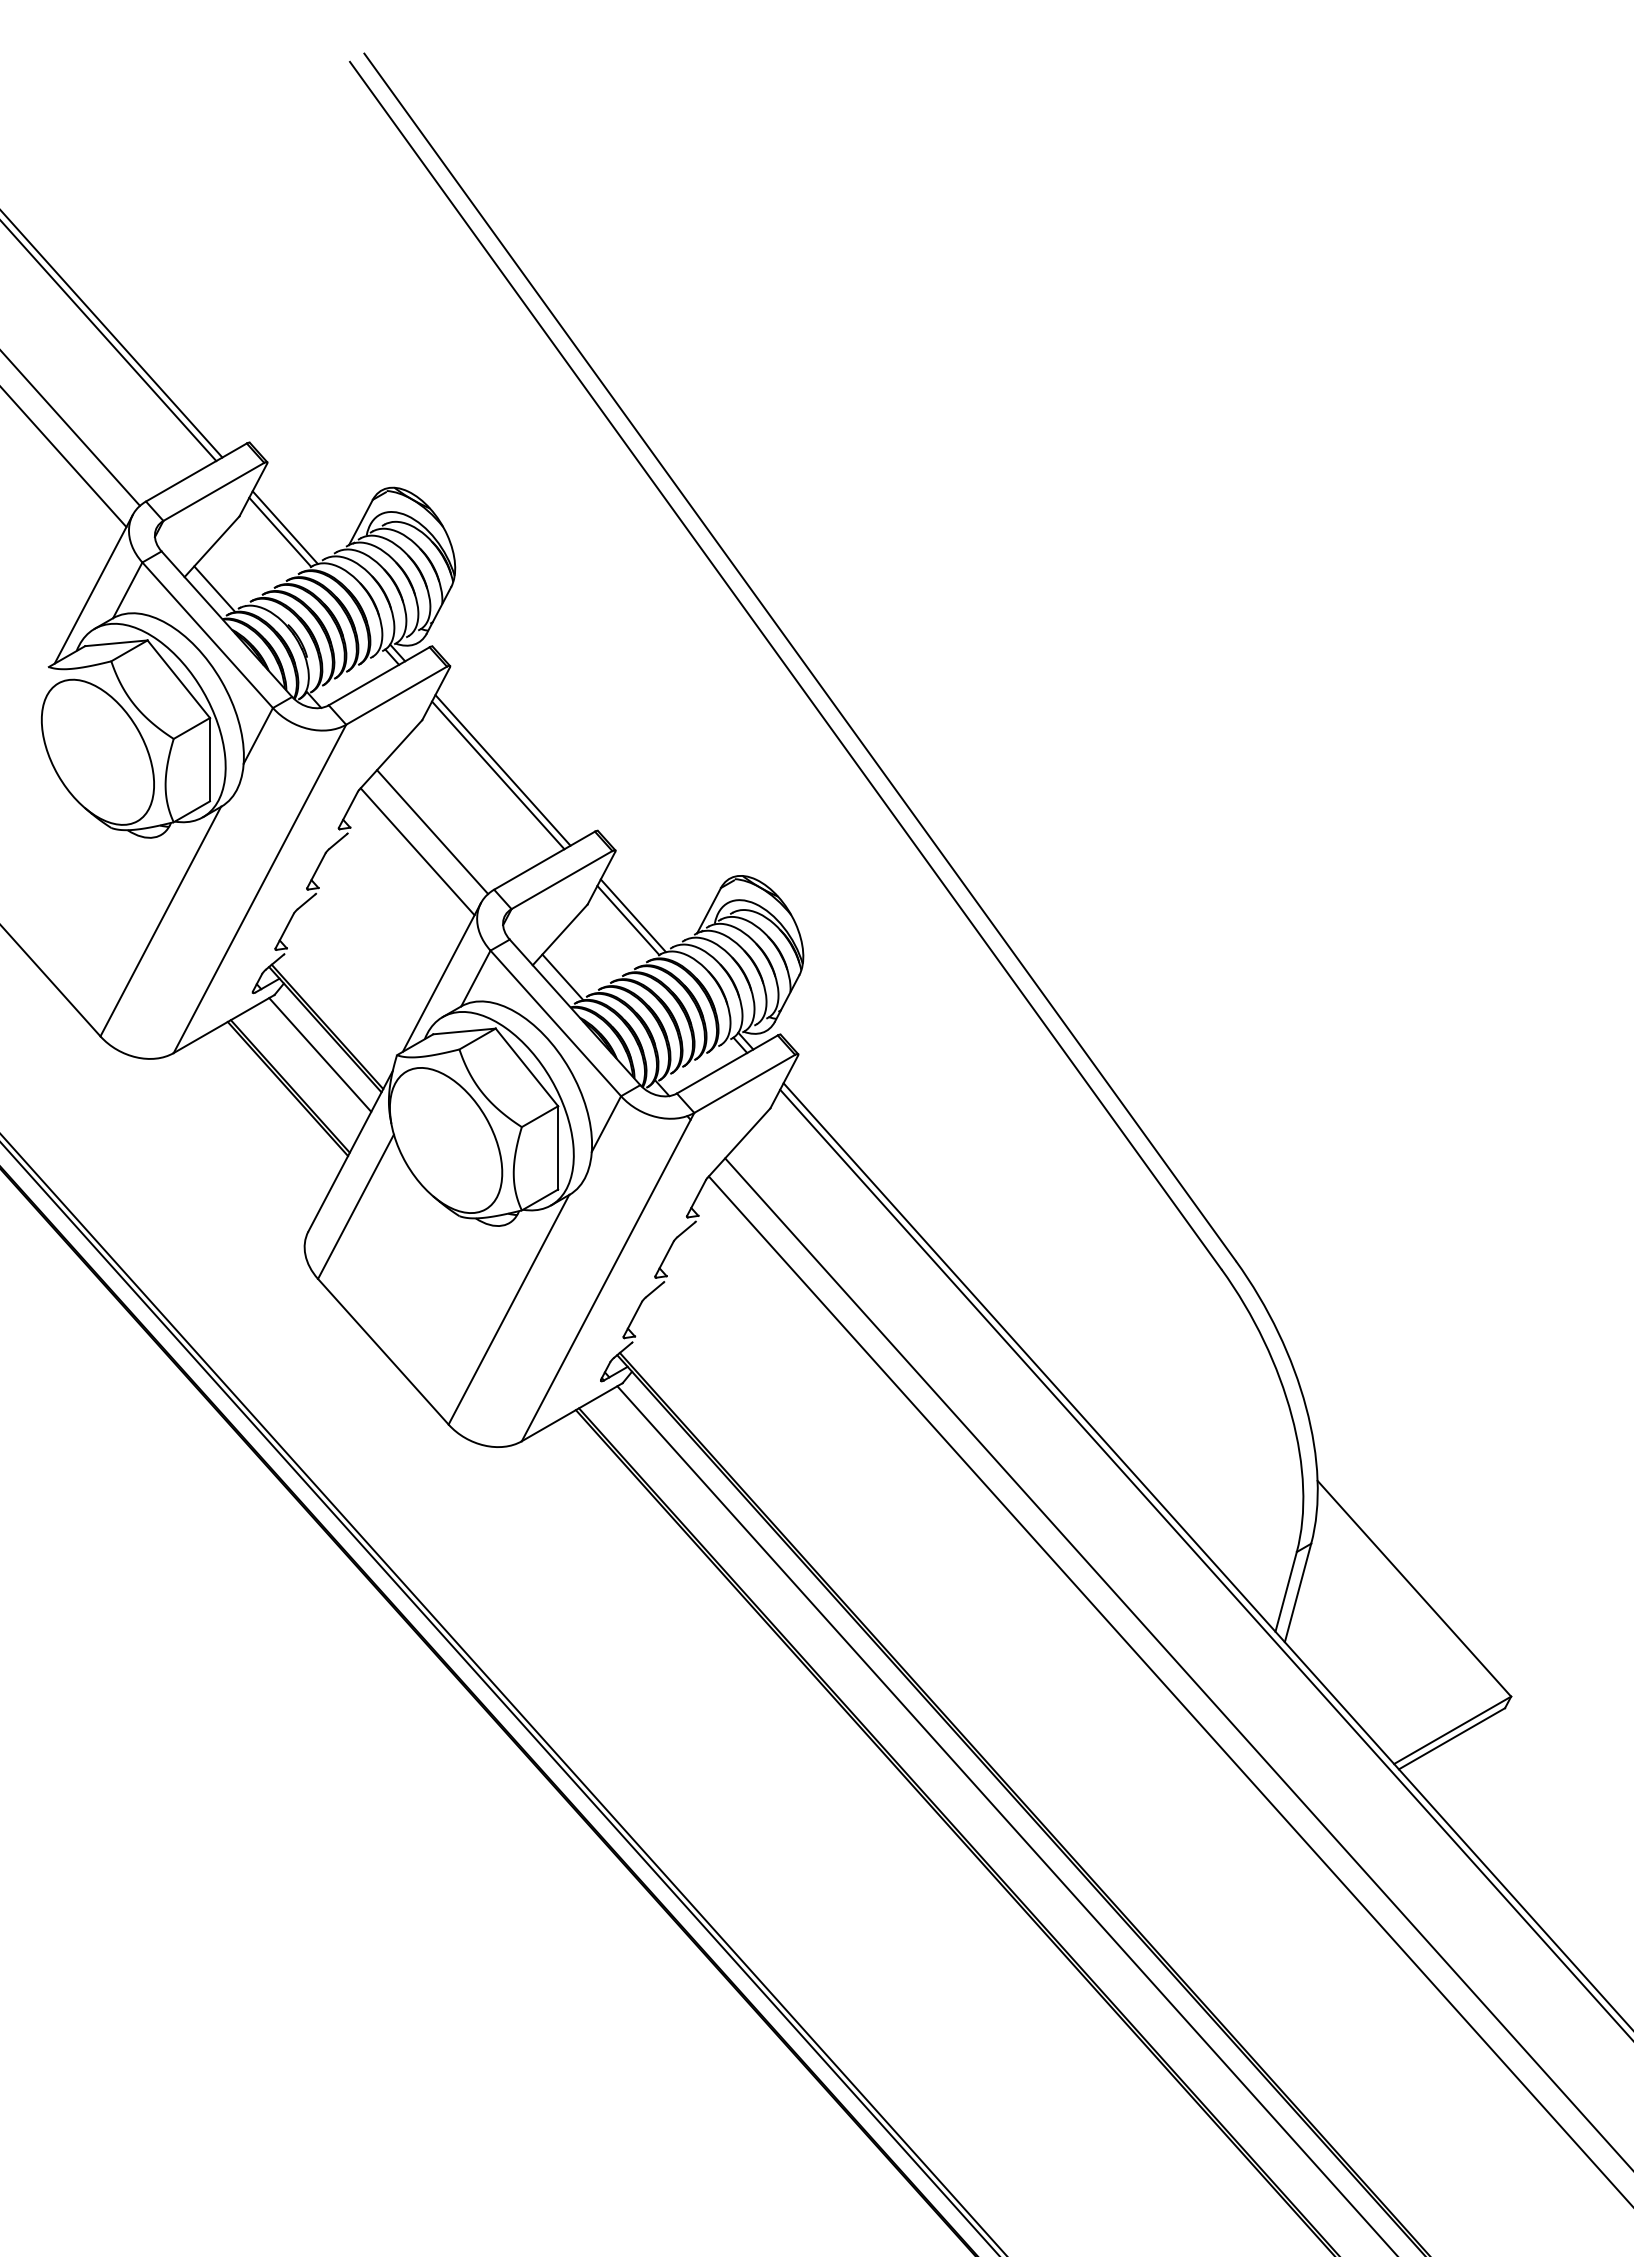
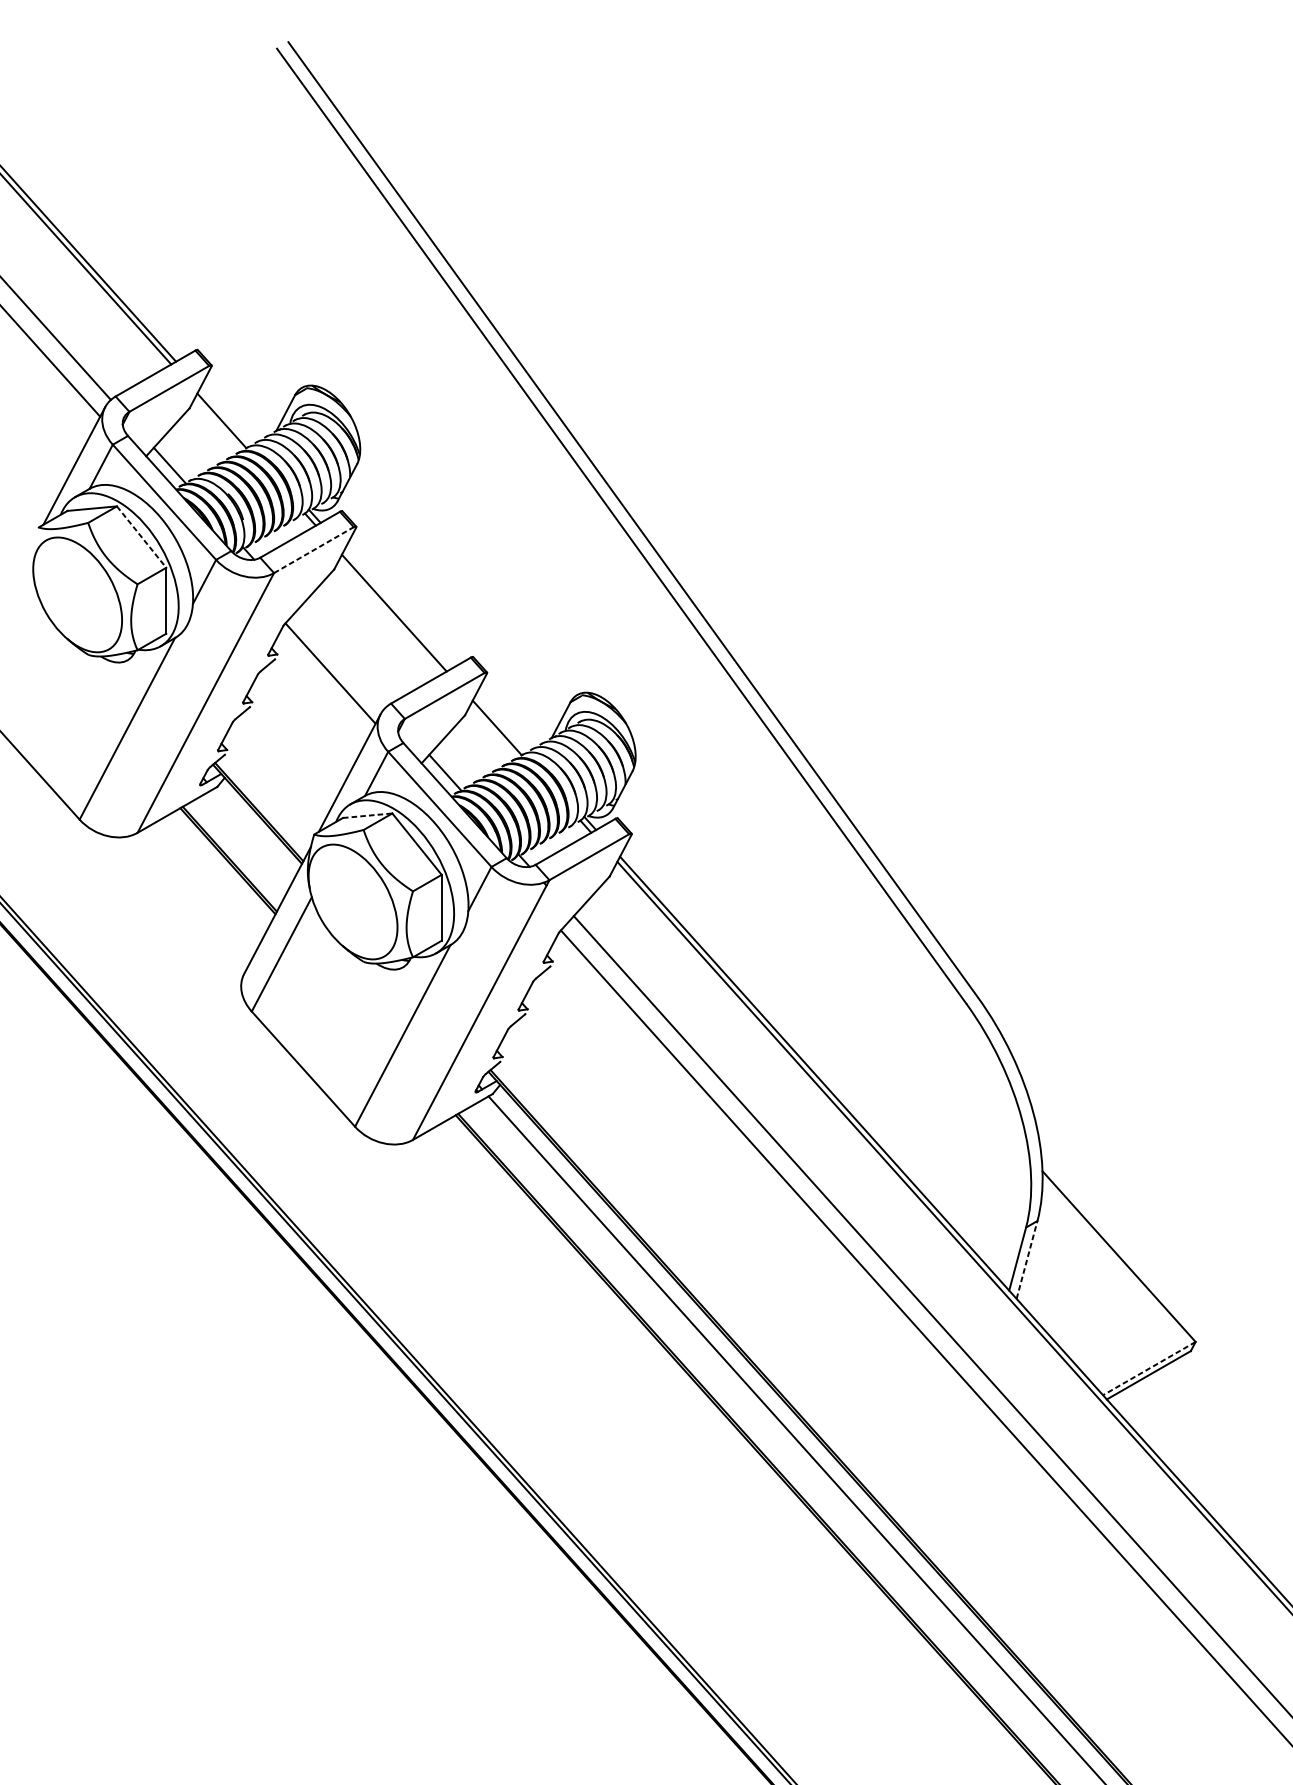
line: (284, 527) -> (225, 417), removed
line: (178, 679) -> (141, 537), solid -> dashed
line: (397, 695) -> (314, 549), solid -> dashed
line: (502, 770) -> (397, 609), removed
line: (432, 832) -> (342, 658), removed
line: (633, 915) -> (501, 723), removed
line: (465, 1031) -> (368, 815), solid -> dashed
line: (320, 1054) -> (253, 833), removed
line: (1298, 1592) -> (1027, 1259), solid -> dashed
line: (1452, 1730) -> (1149, 1368), solid -> dashed

